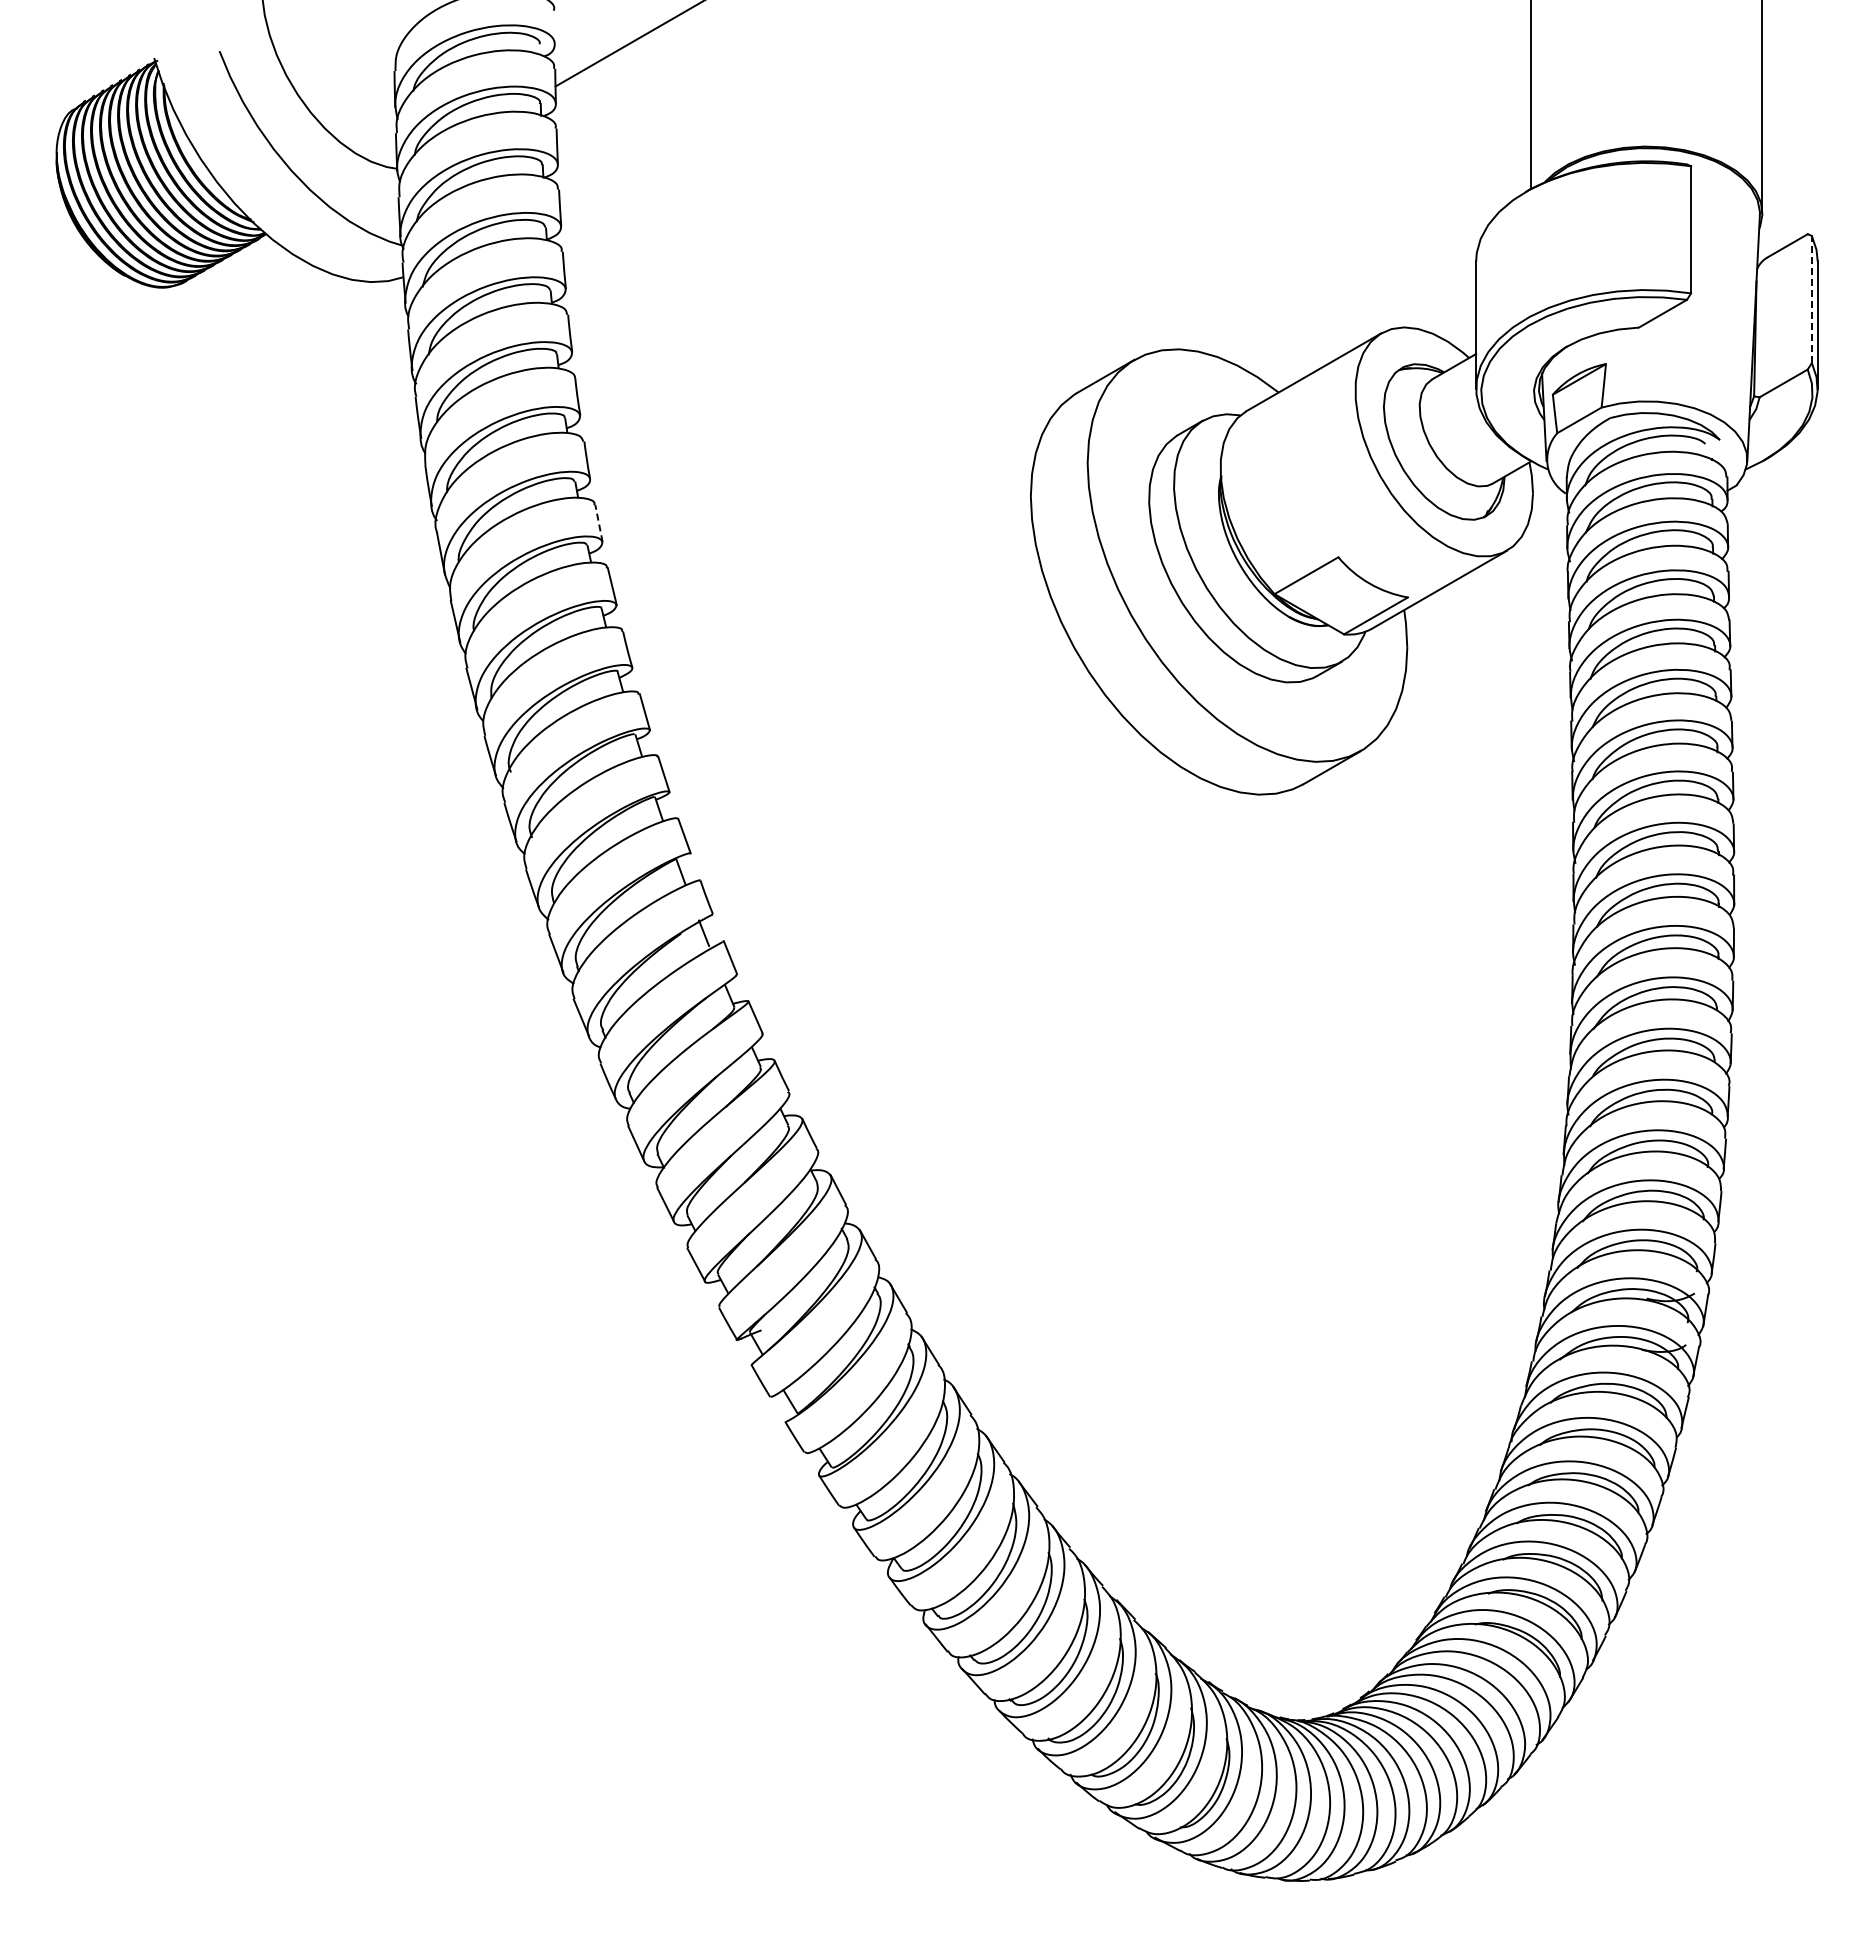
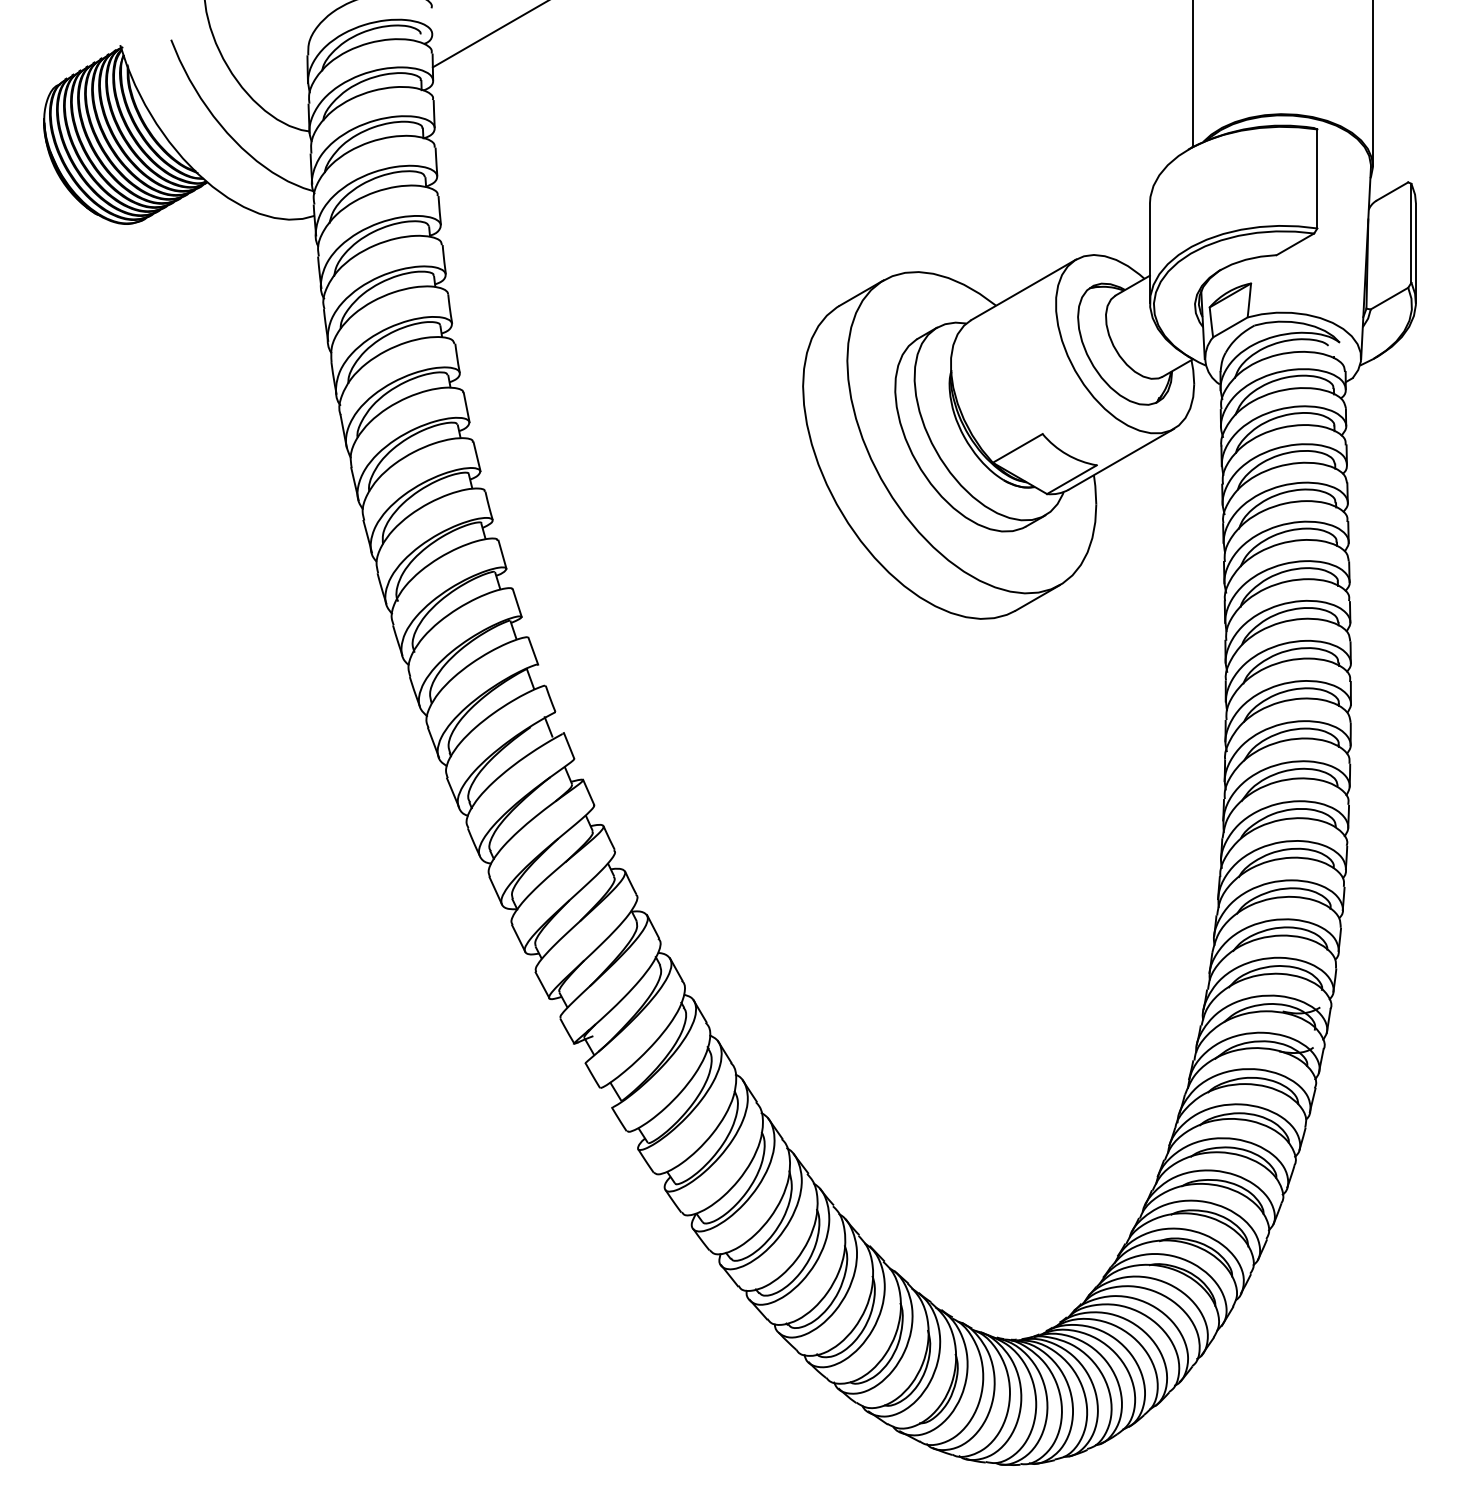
line: (1811, 299) -> (1411, 233), dashed -> solid
line: (598, 523) -> (466, 407), dashed -> solid

